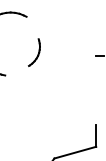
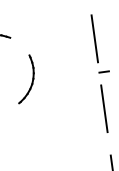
line: (96, 26) -> (95, 37), added
part: (34, 52) -> (25, 79), size x1.43
line: (96, 85) -> (104, 108), added

